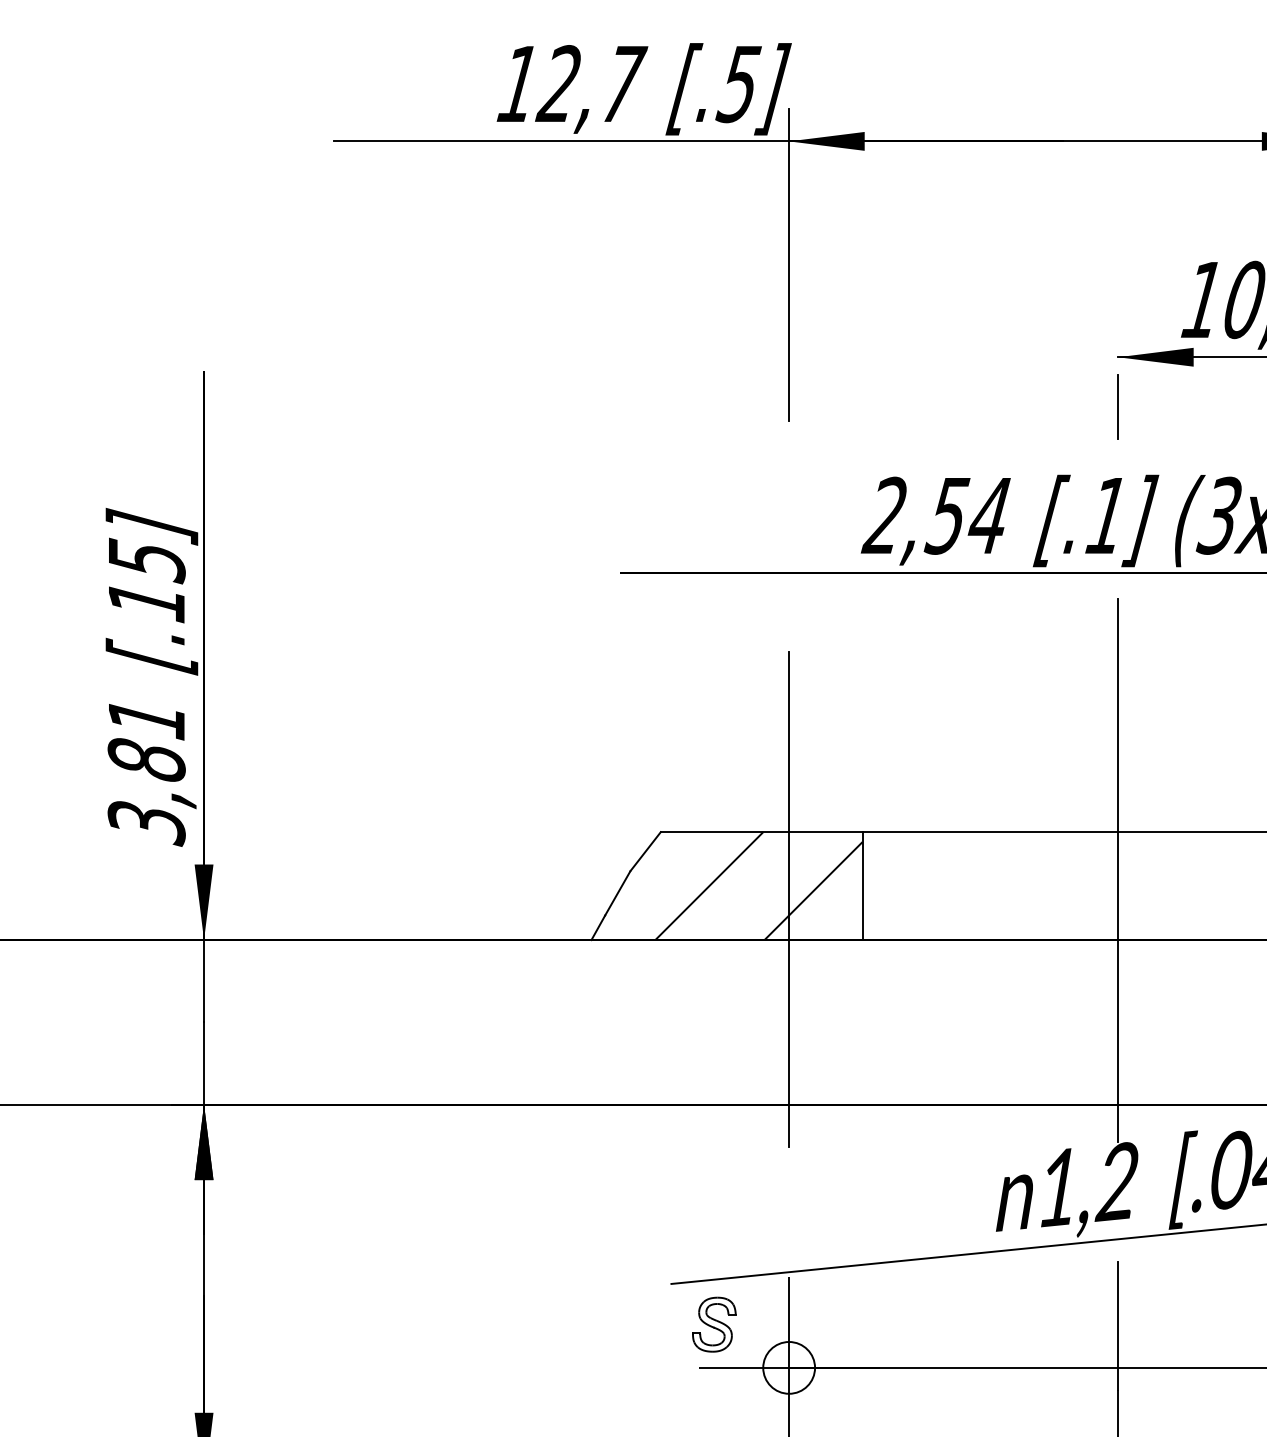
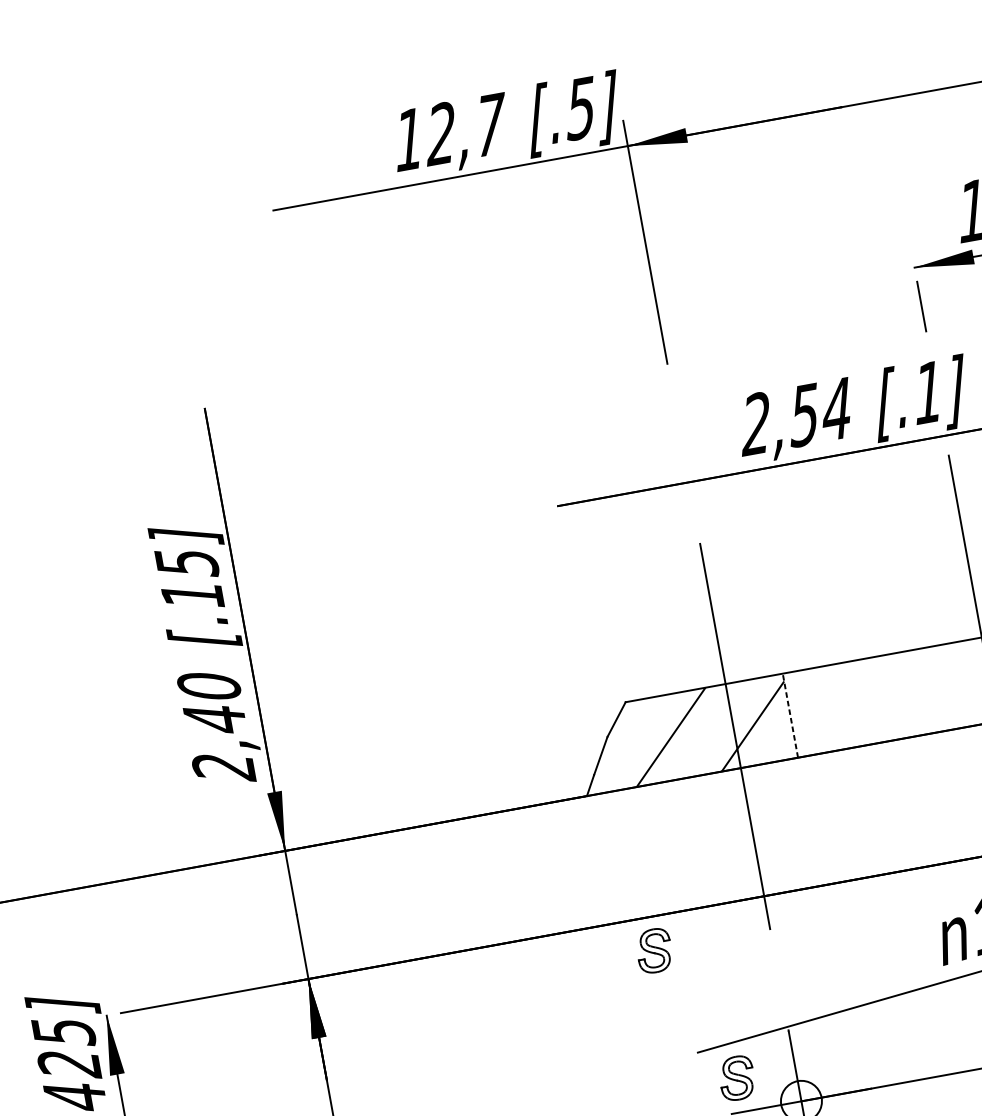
text: (146, 772) -> (216, 728), 3,81 -> 2,40
line: (862, 886) -> (790, 716), solid -> dashed
part: (640, 1147) -> (654, 950), added

